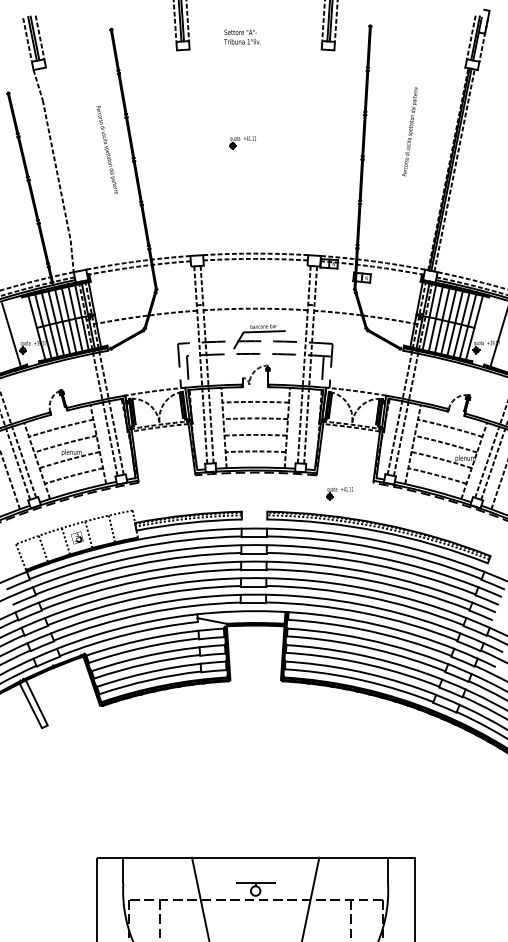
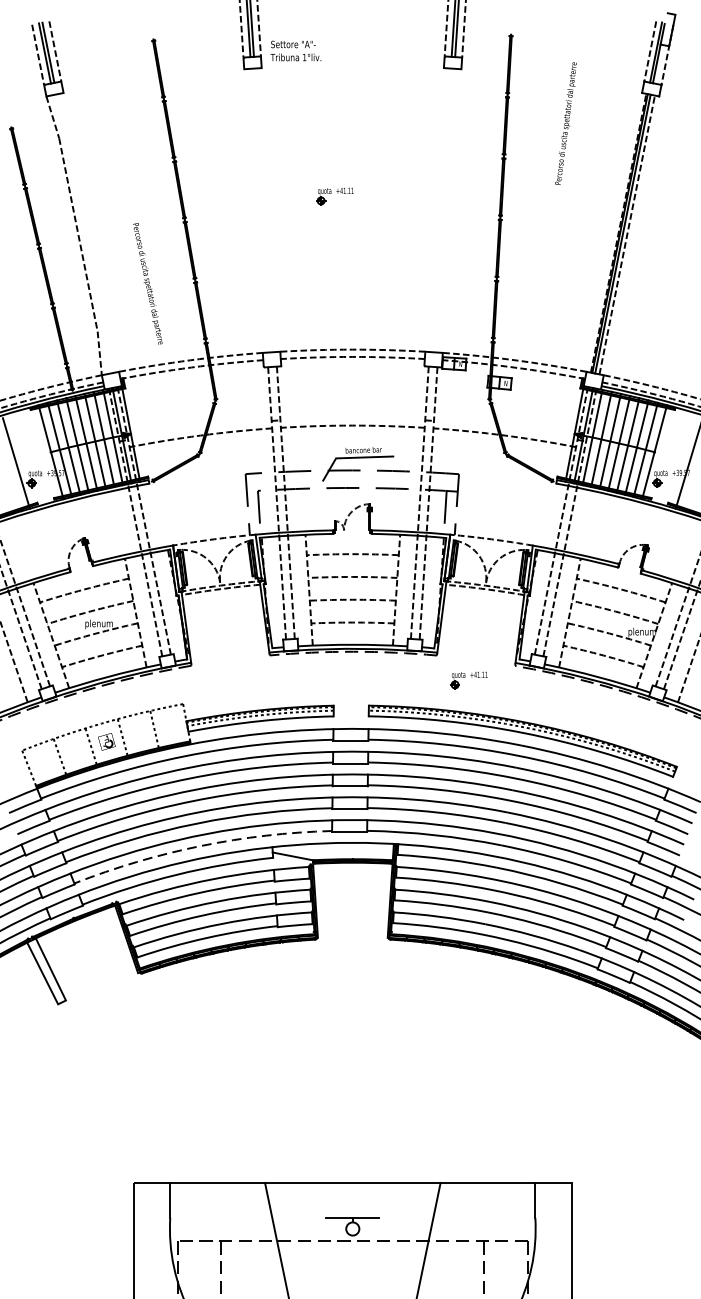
text: (242, 36) -> (296, 50), moved
text: (410, 131) -> (566, 123), moved
text: (106, 149) -> (147, 283), moved
arc: (145, 613) -> (200, 846), solid -> dashed

